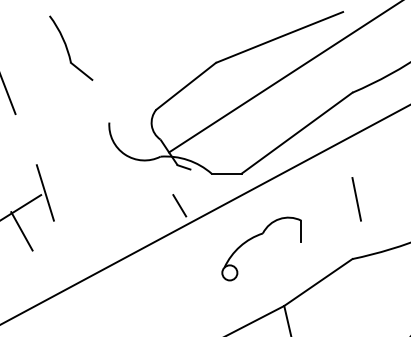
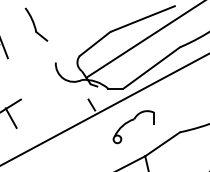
line: (44, 192) -> (22, 98), removed
line: (357, 198) -> (182, 101), removed

